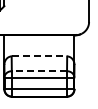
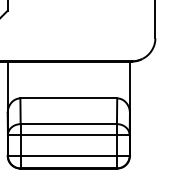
line: (39, 56) -> (68, 98), dashed -> solid
line: (39, 71) -> (68, 124), dashed -> solid

